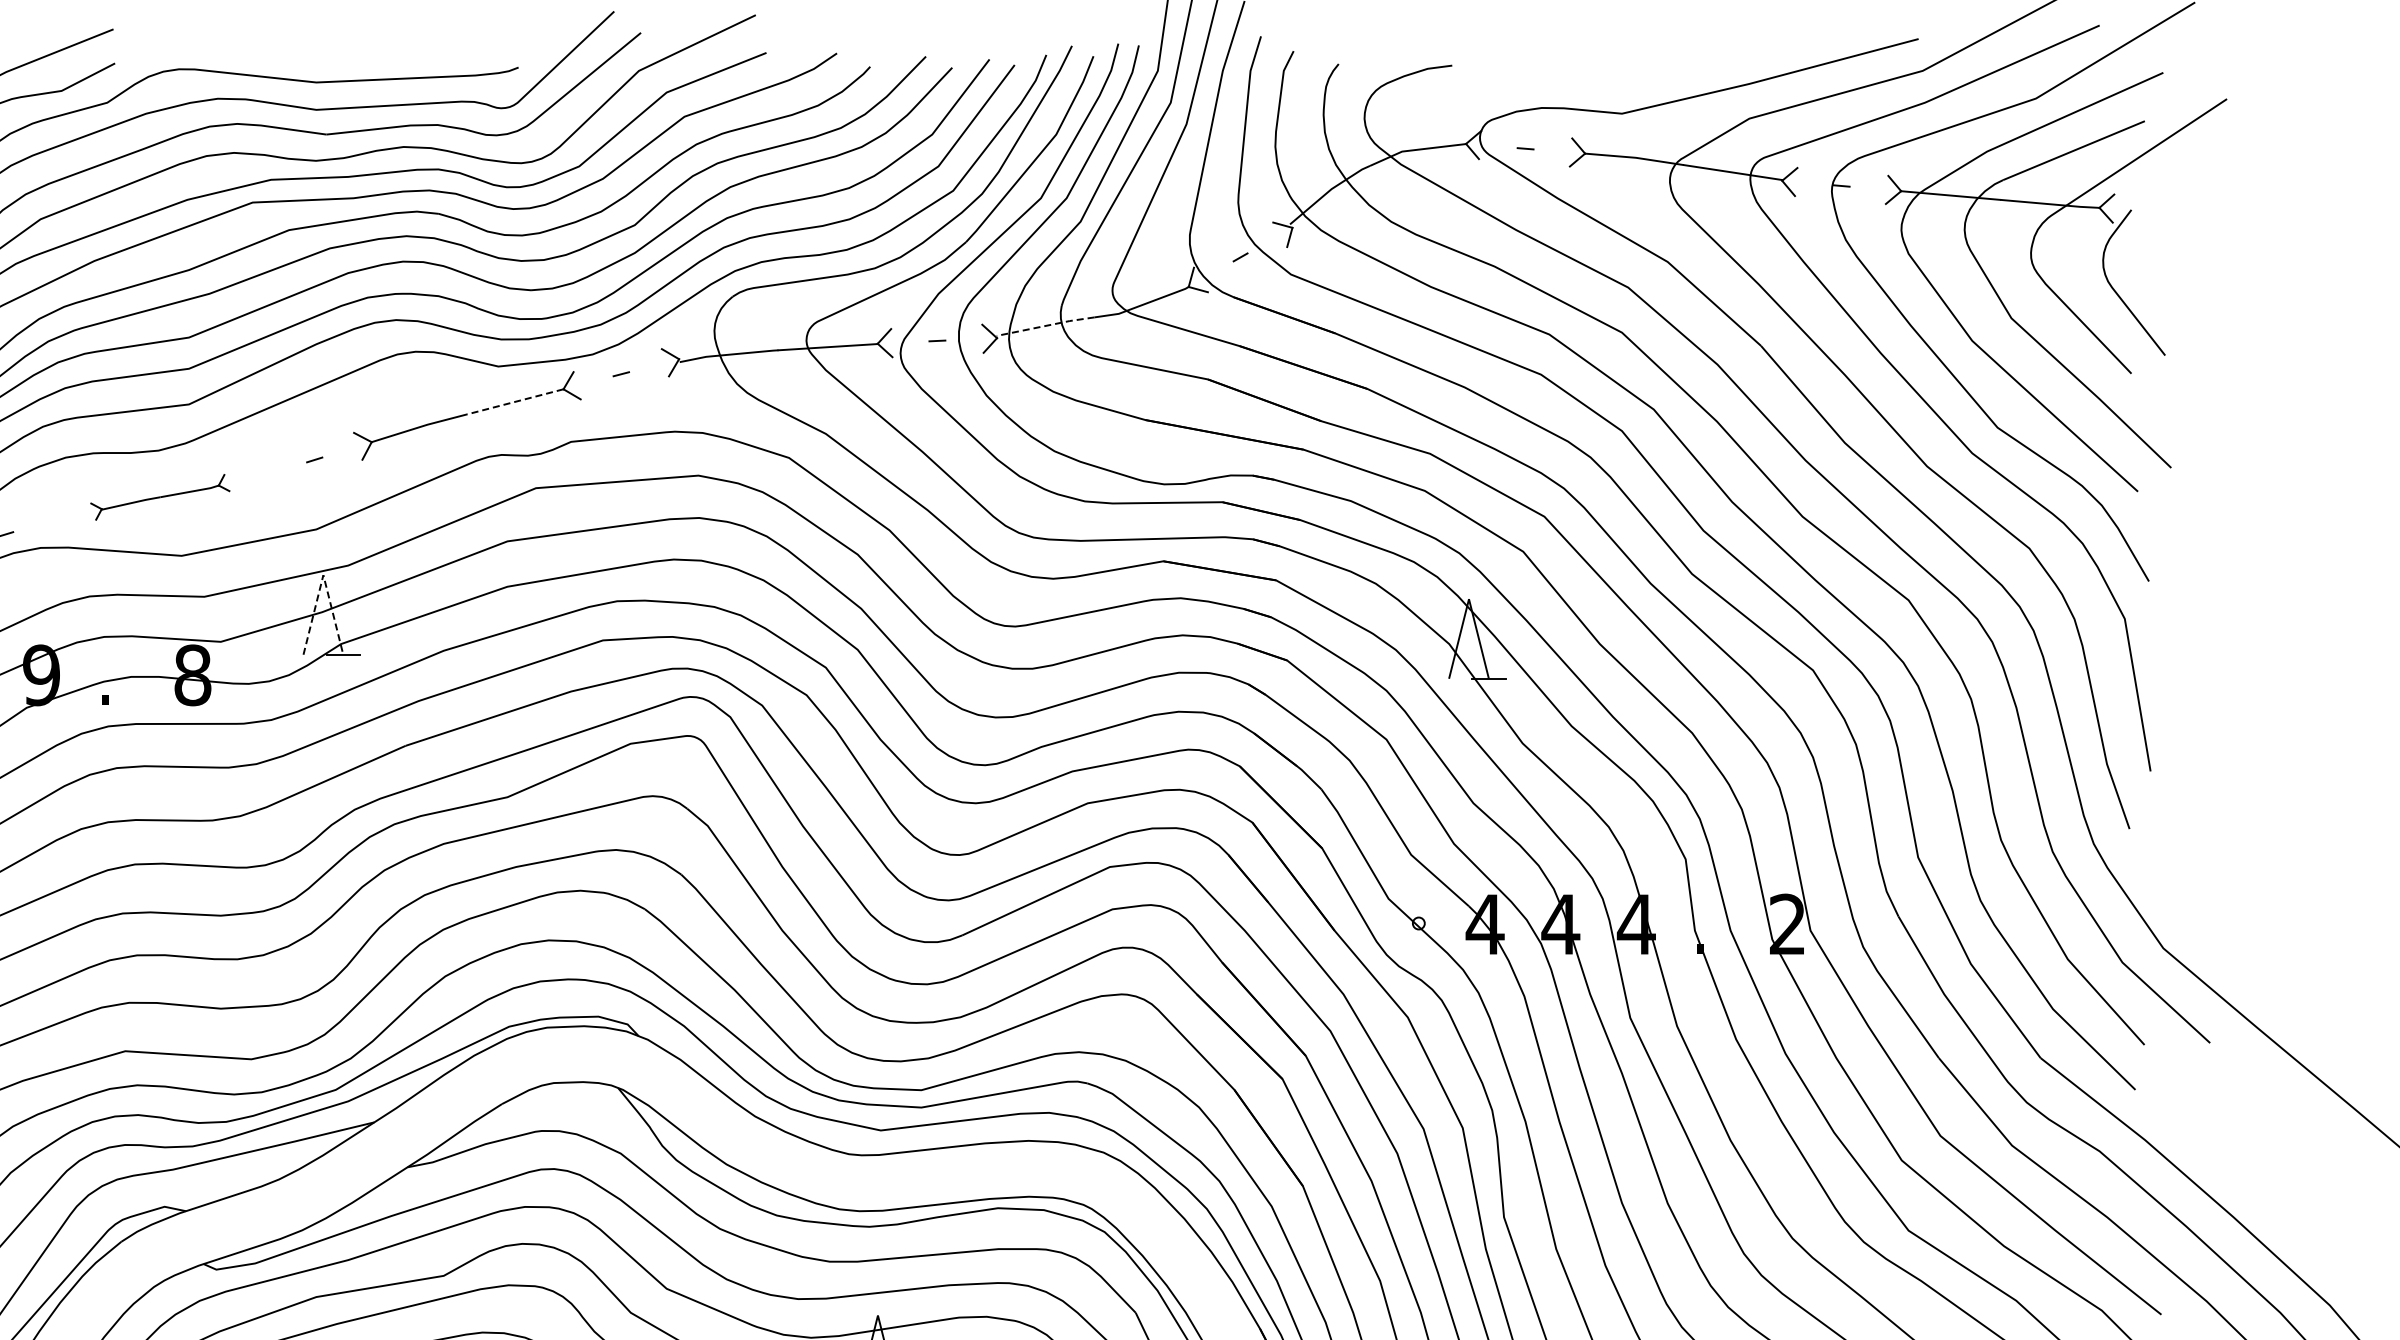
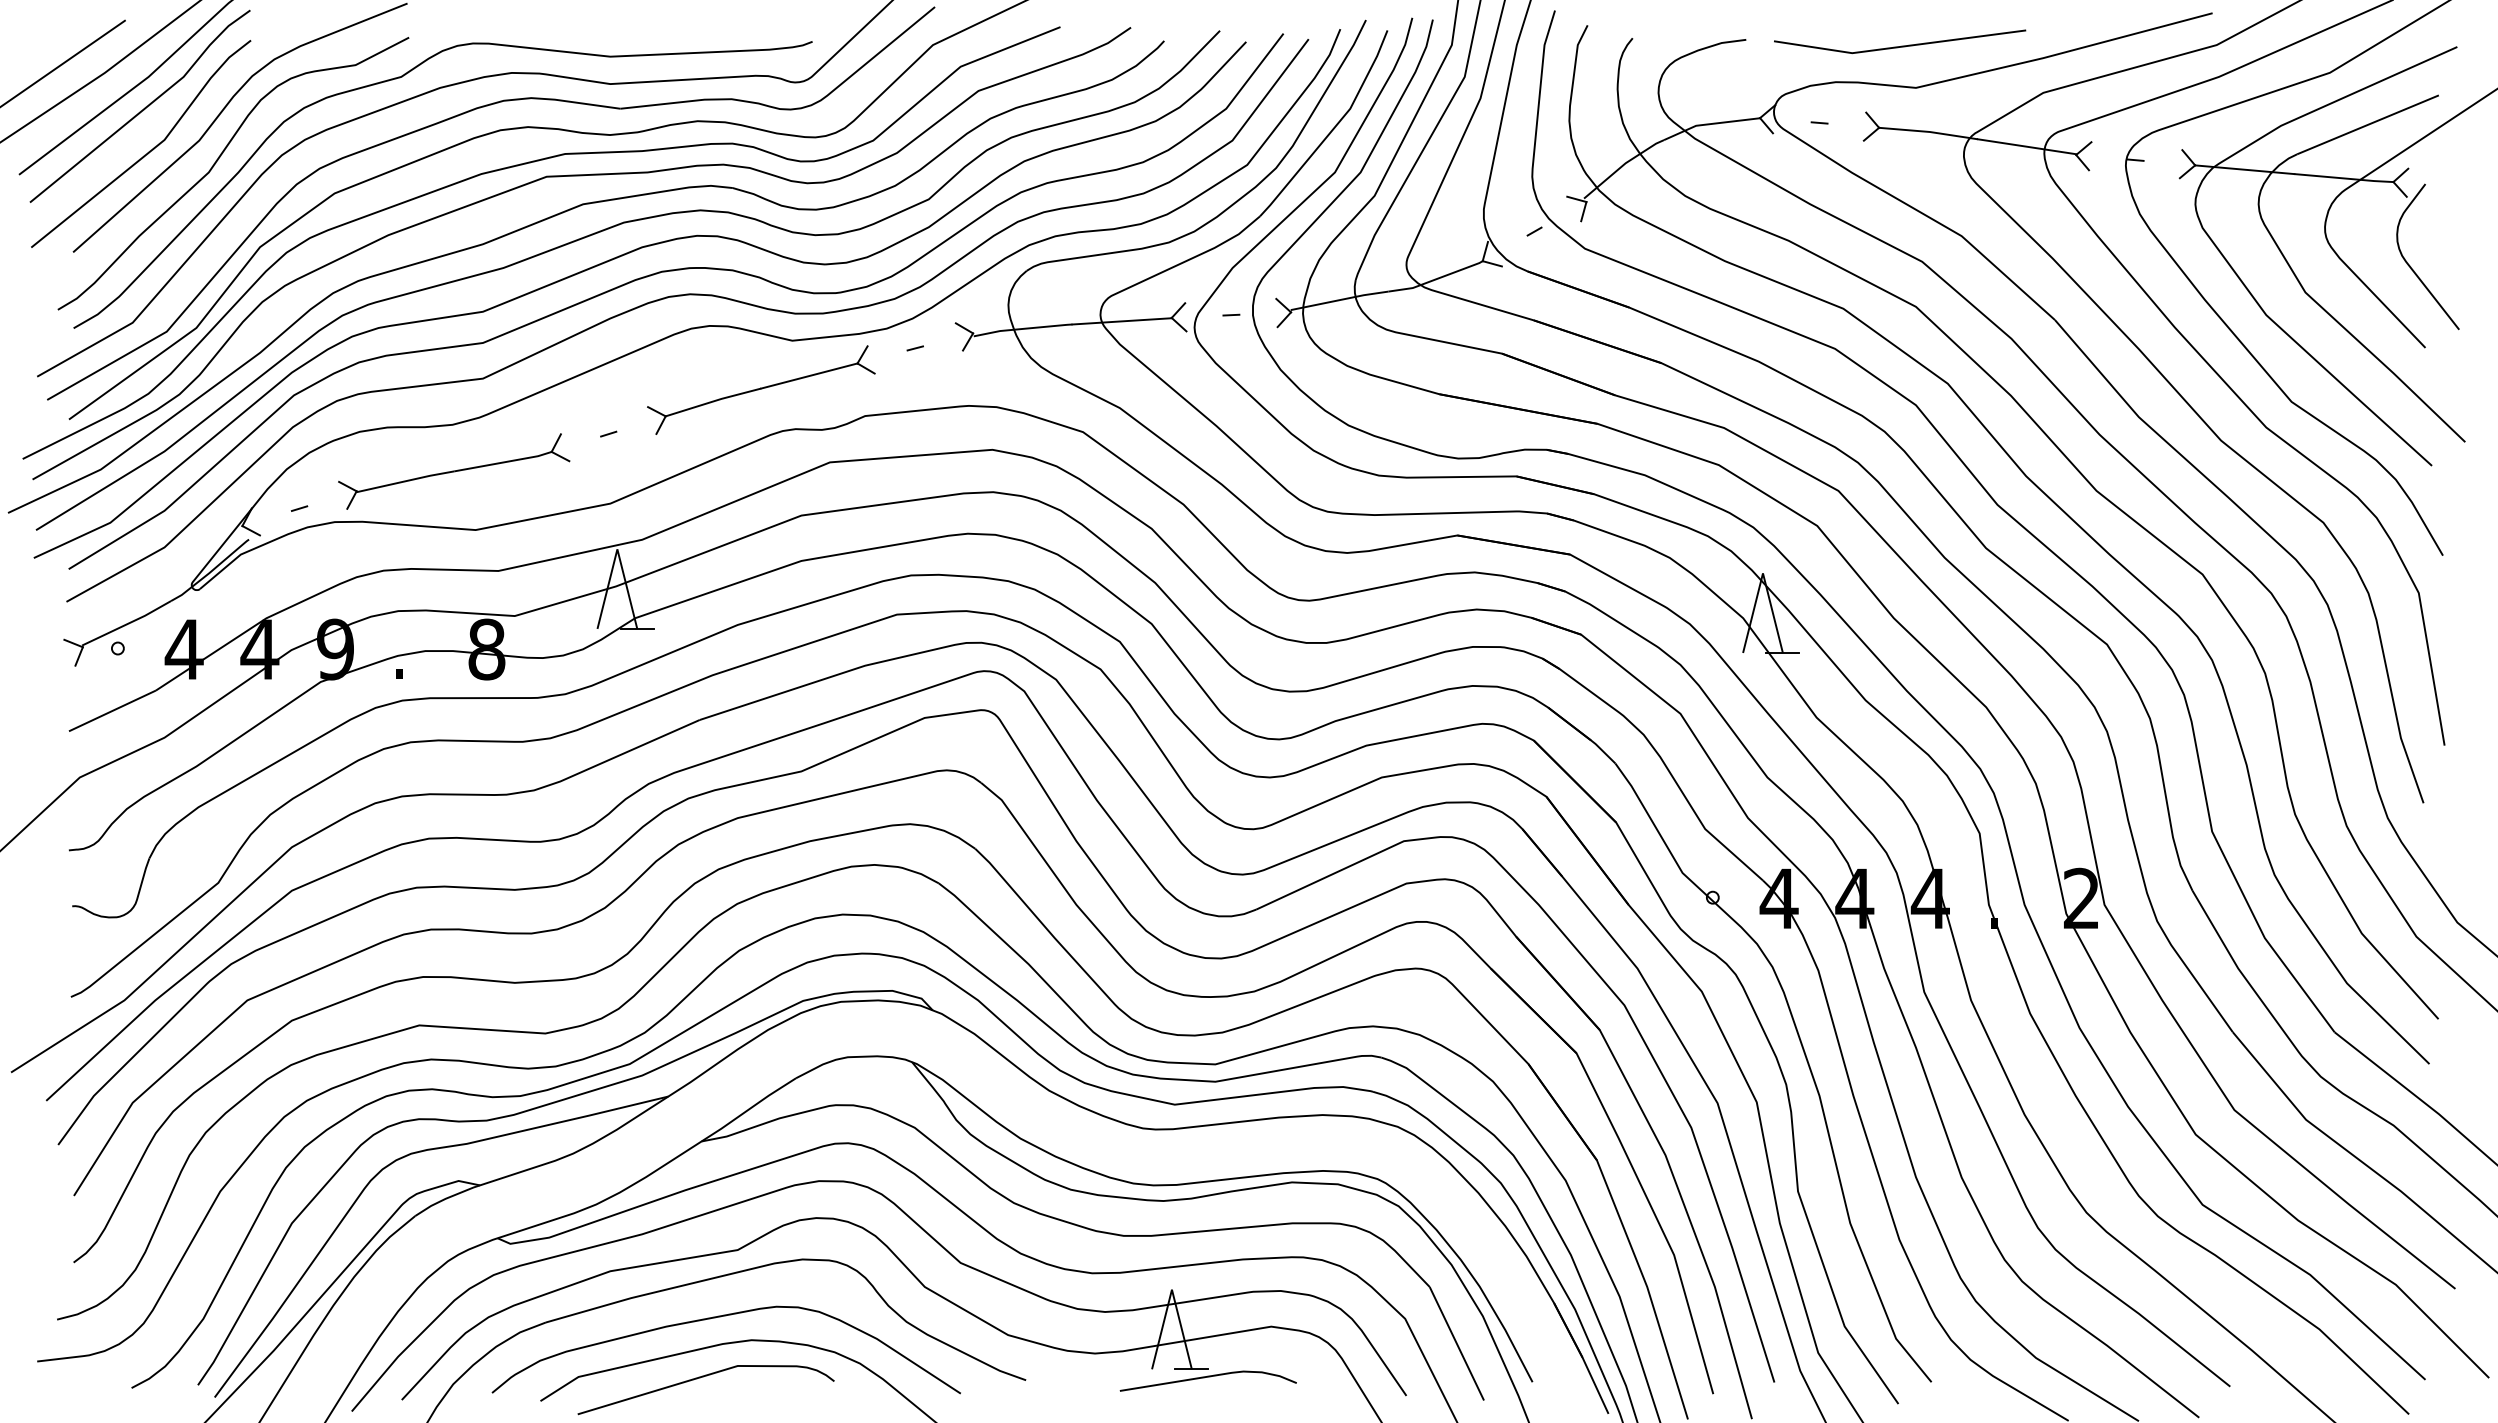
line: (1607, 71) -> (1901, 45), added
line: (1045, 326) -> (1339, 300), dashed -> solid
line: (515, 402) -> (809, 376), dashed -> solid
part: (160, 497) -> (454, 471), size x1.67
line: (323, 575) -> (617, 549), dashed -> solid

